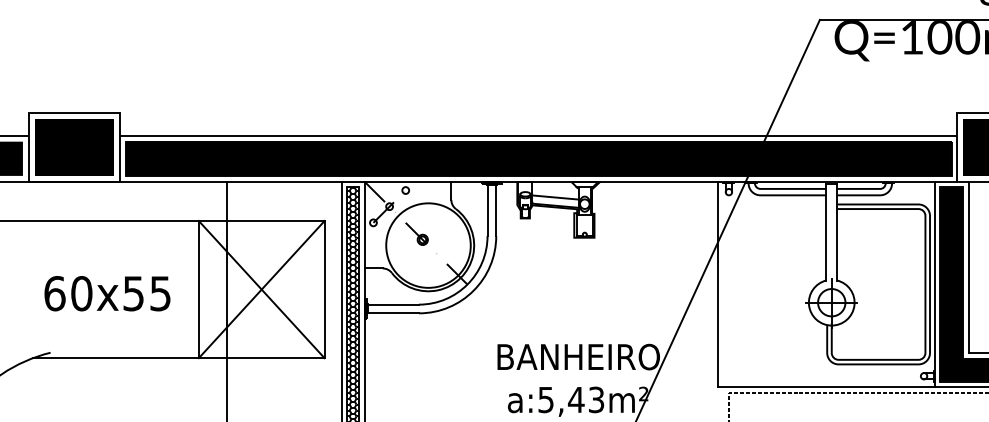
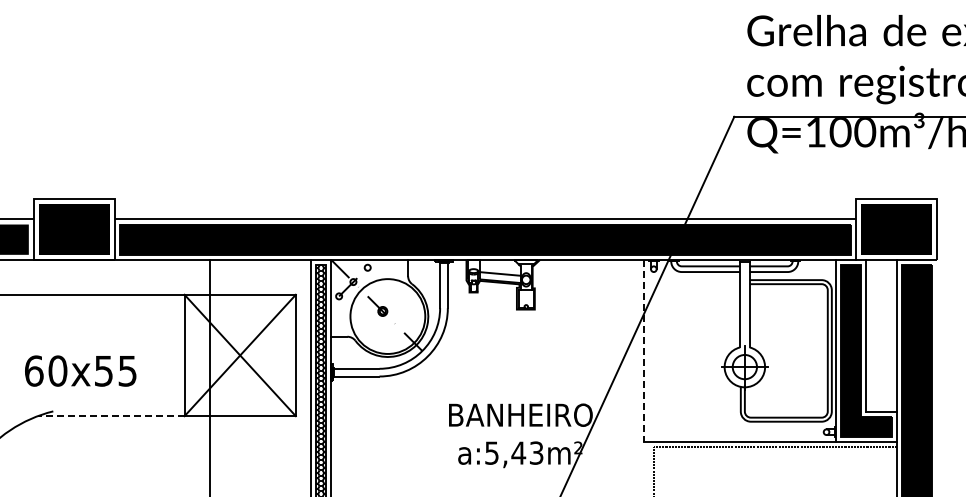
line: (717, 285) -> (643, 351), solid -> dashed
text: (107, 293) -> (80, 370), moved
line: (115, 358) -> (110, 416), solid -> dashed

